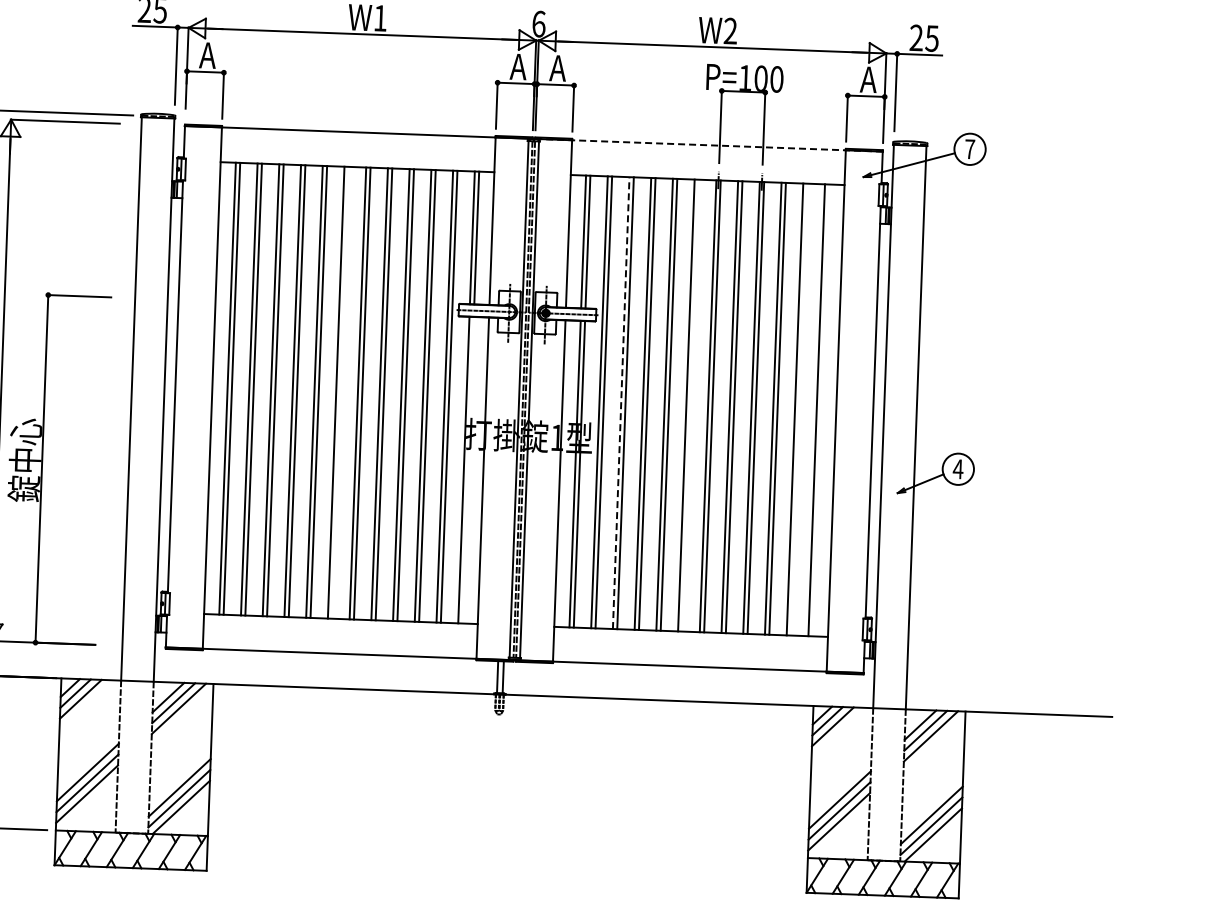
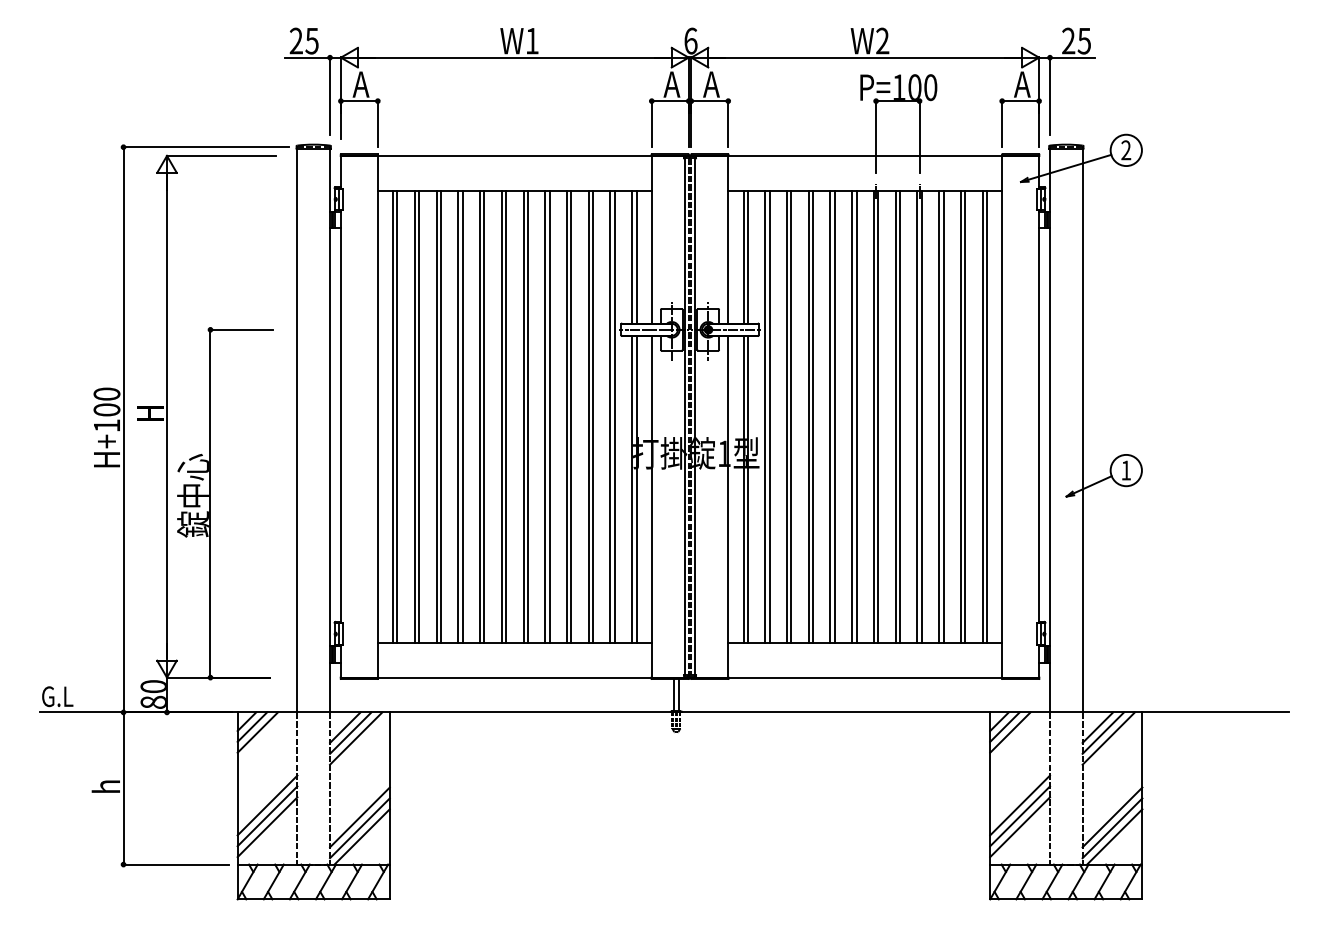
line: (709, 144) -> (865, 155), dashed -> solid
text: (970, 149) -> (1126, 150), 7 -> 2
line: (340, 392) -> (506, 416), added
line: (620, 402) -> (786, 416), dashed -> solid
line: (690, 405) -> (856, 416), added
line: (799, 409) -> (965, 416), added
line: (820, 410) -> (986, 416), added
text: (957, 469) -> (1125, 470), 4 -> 1
line: (468, 470) -> (636, 489), added

